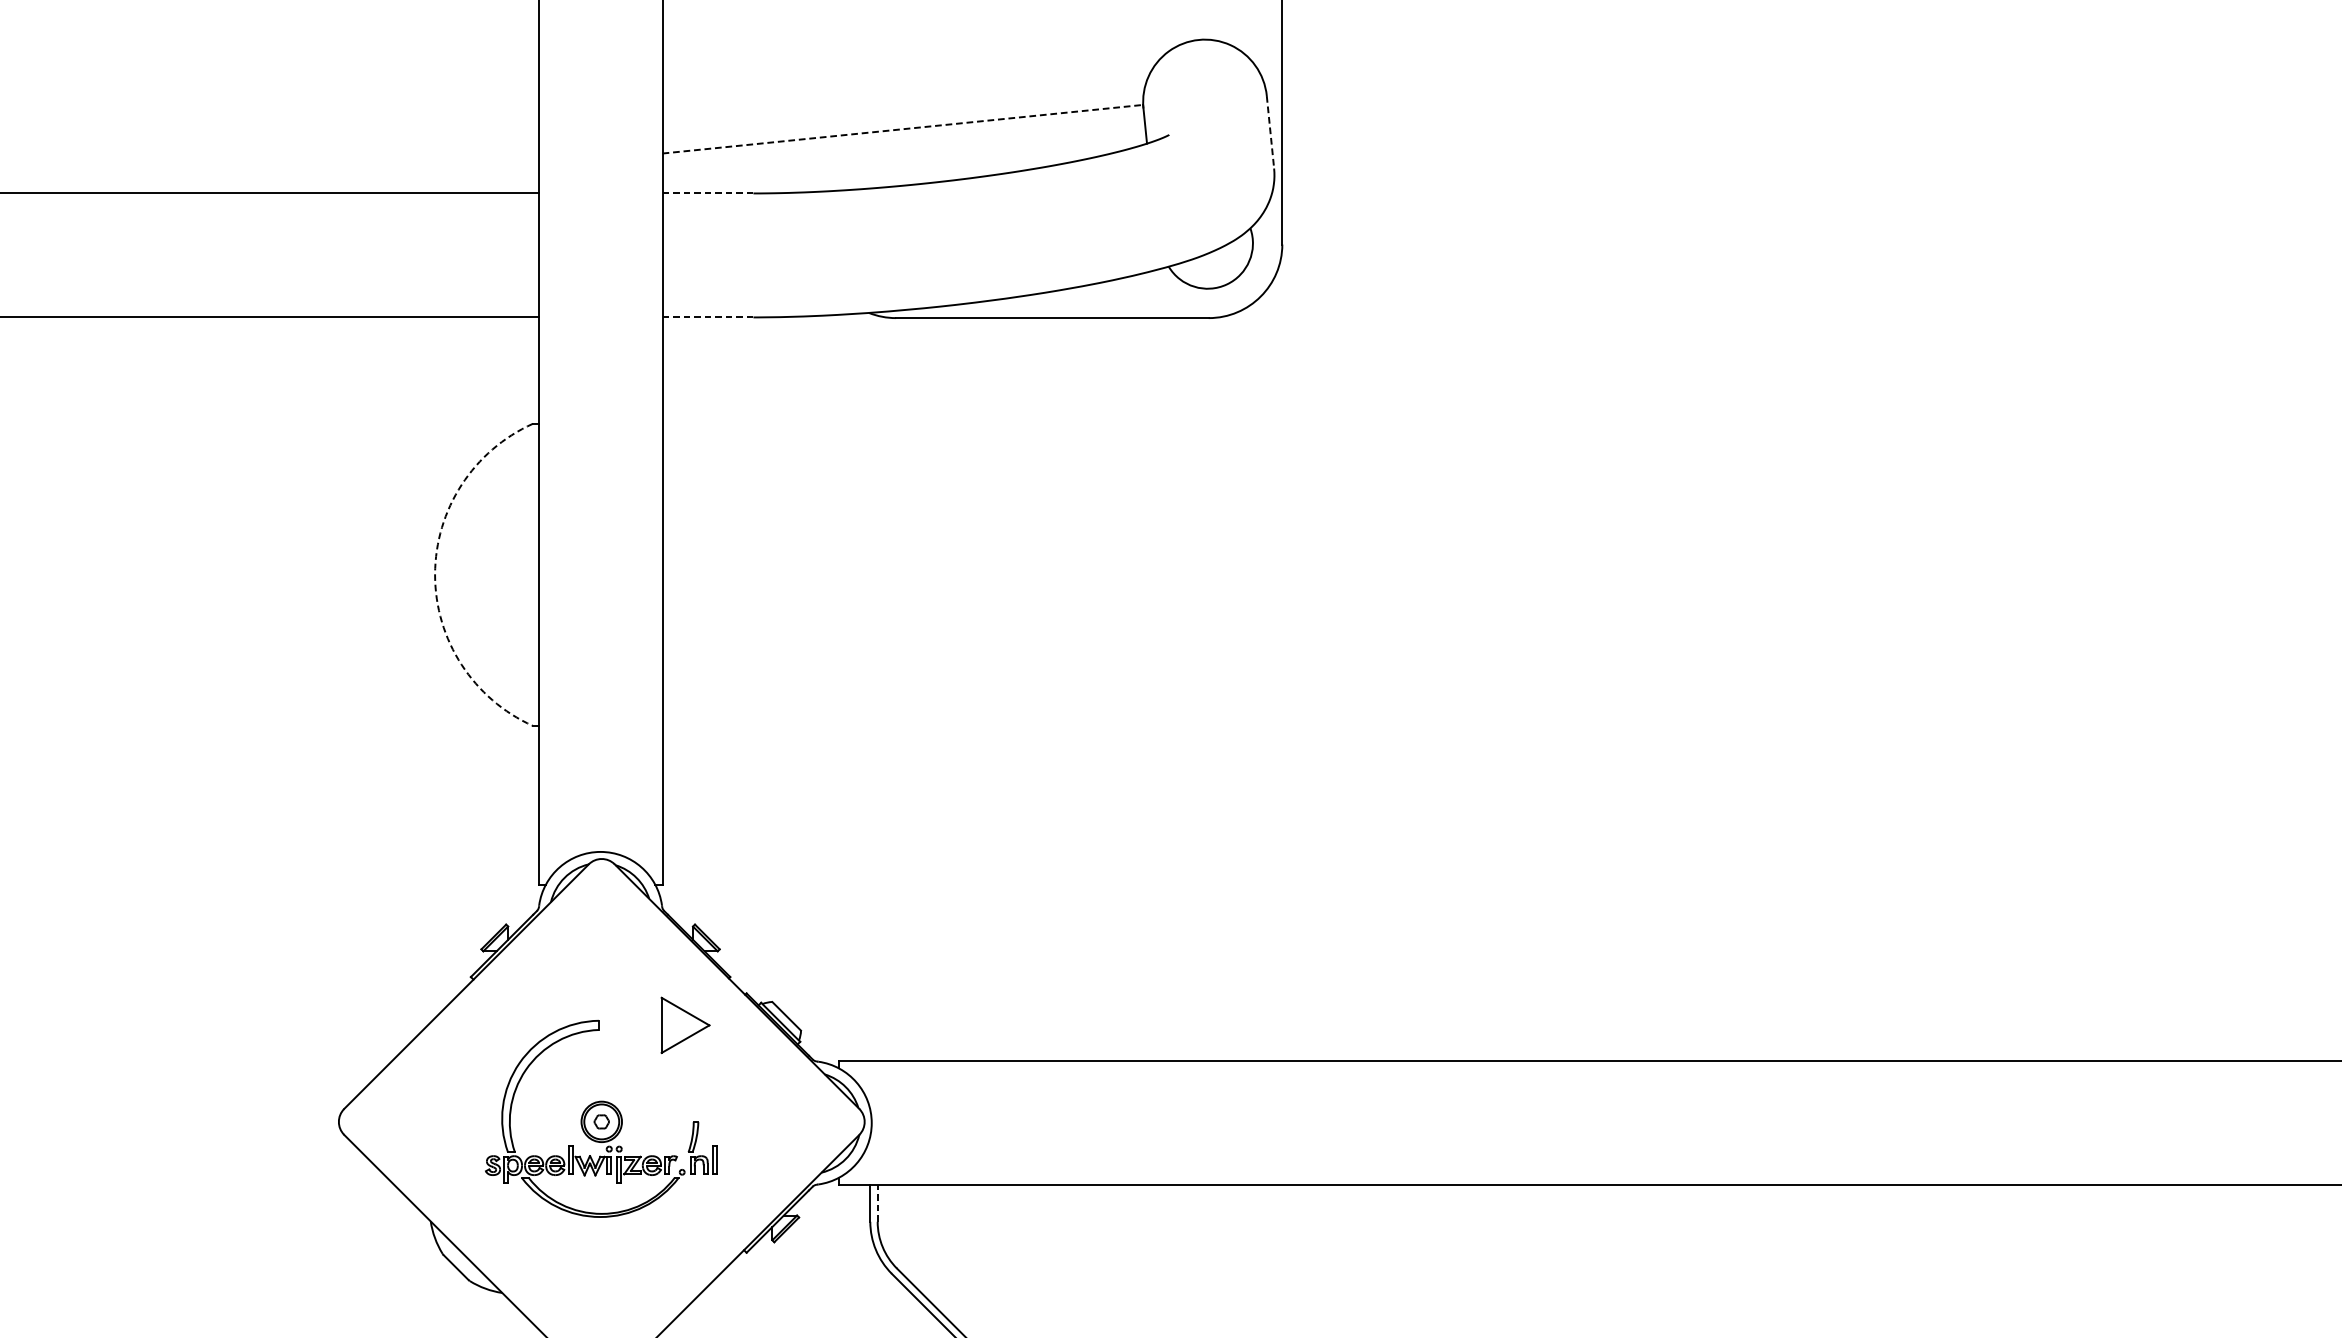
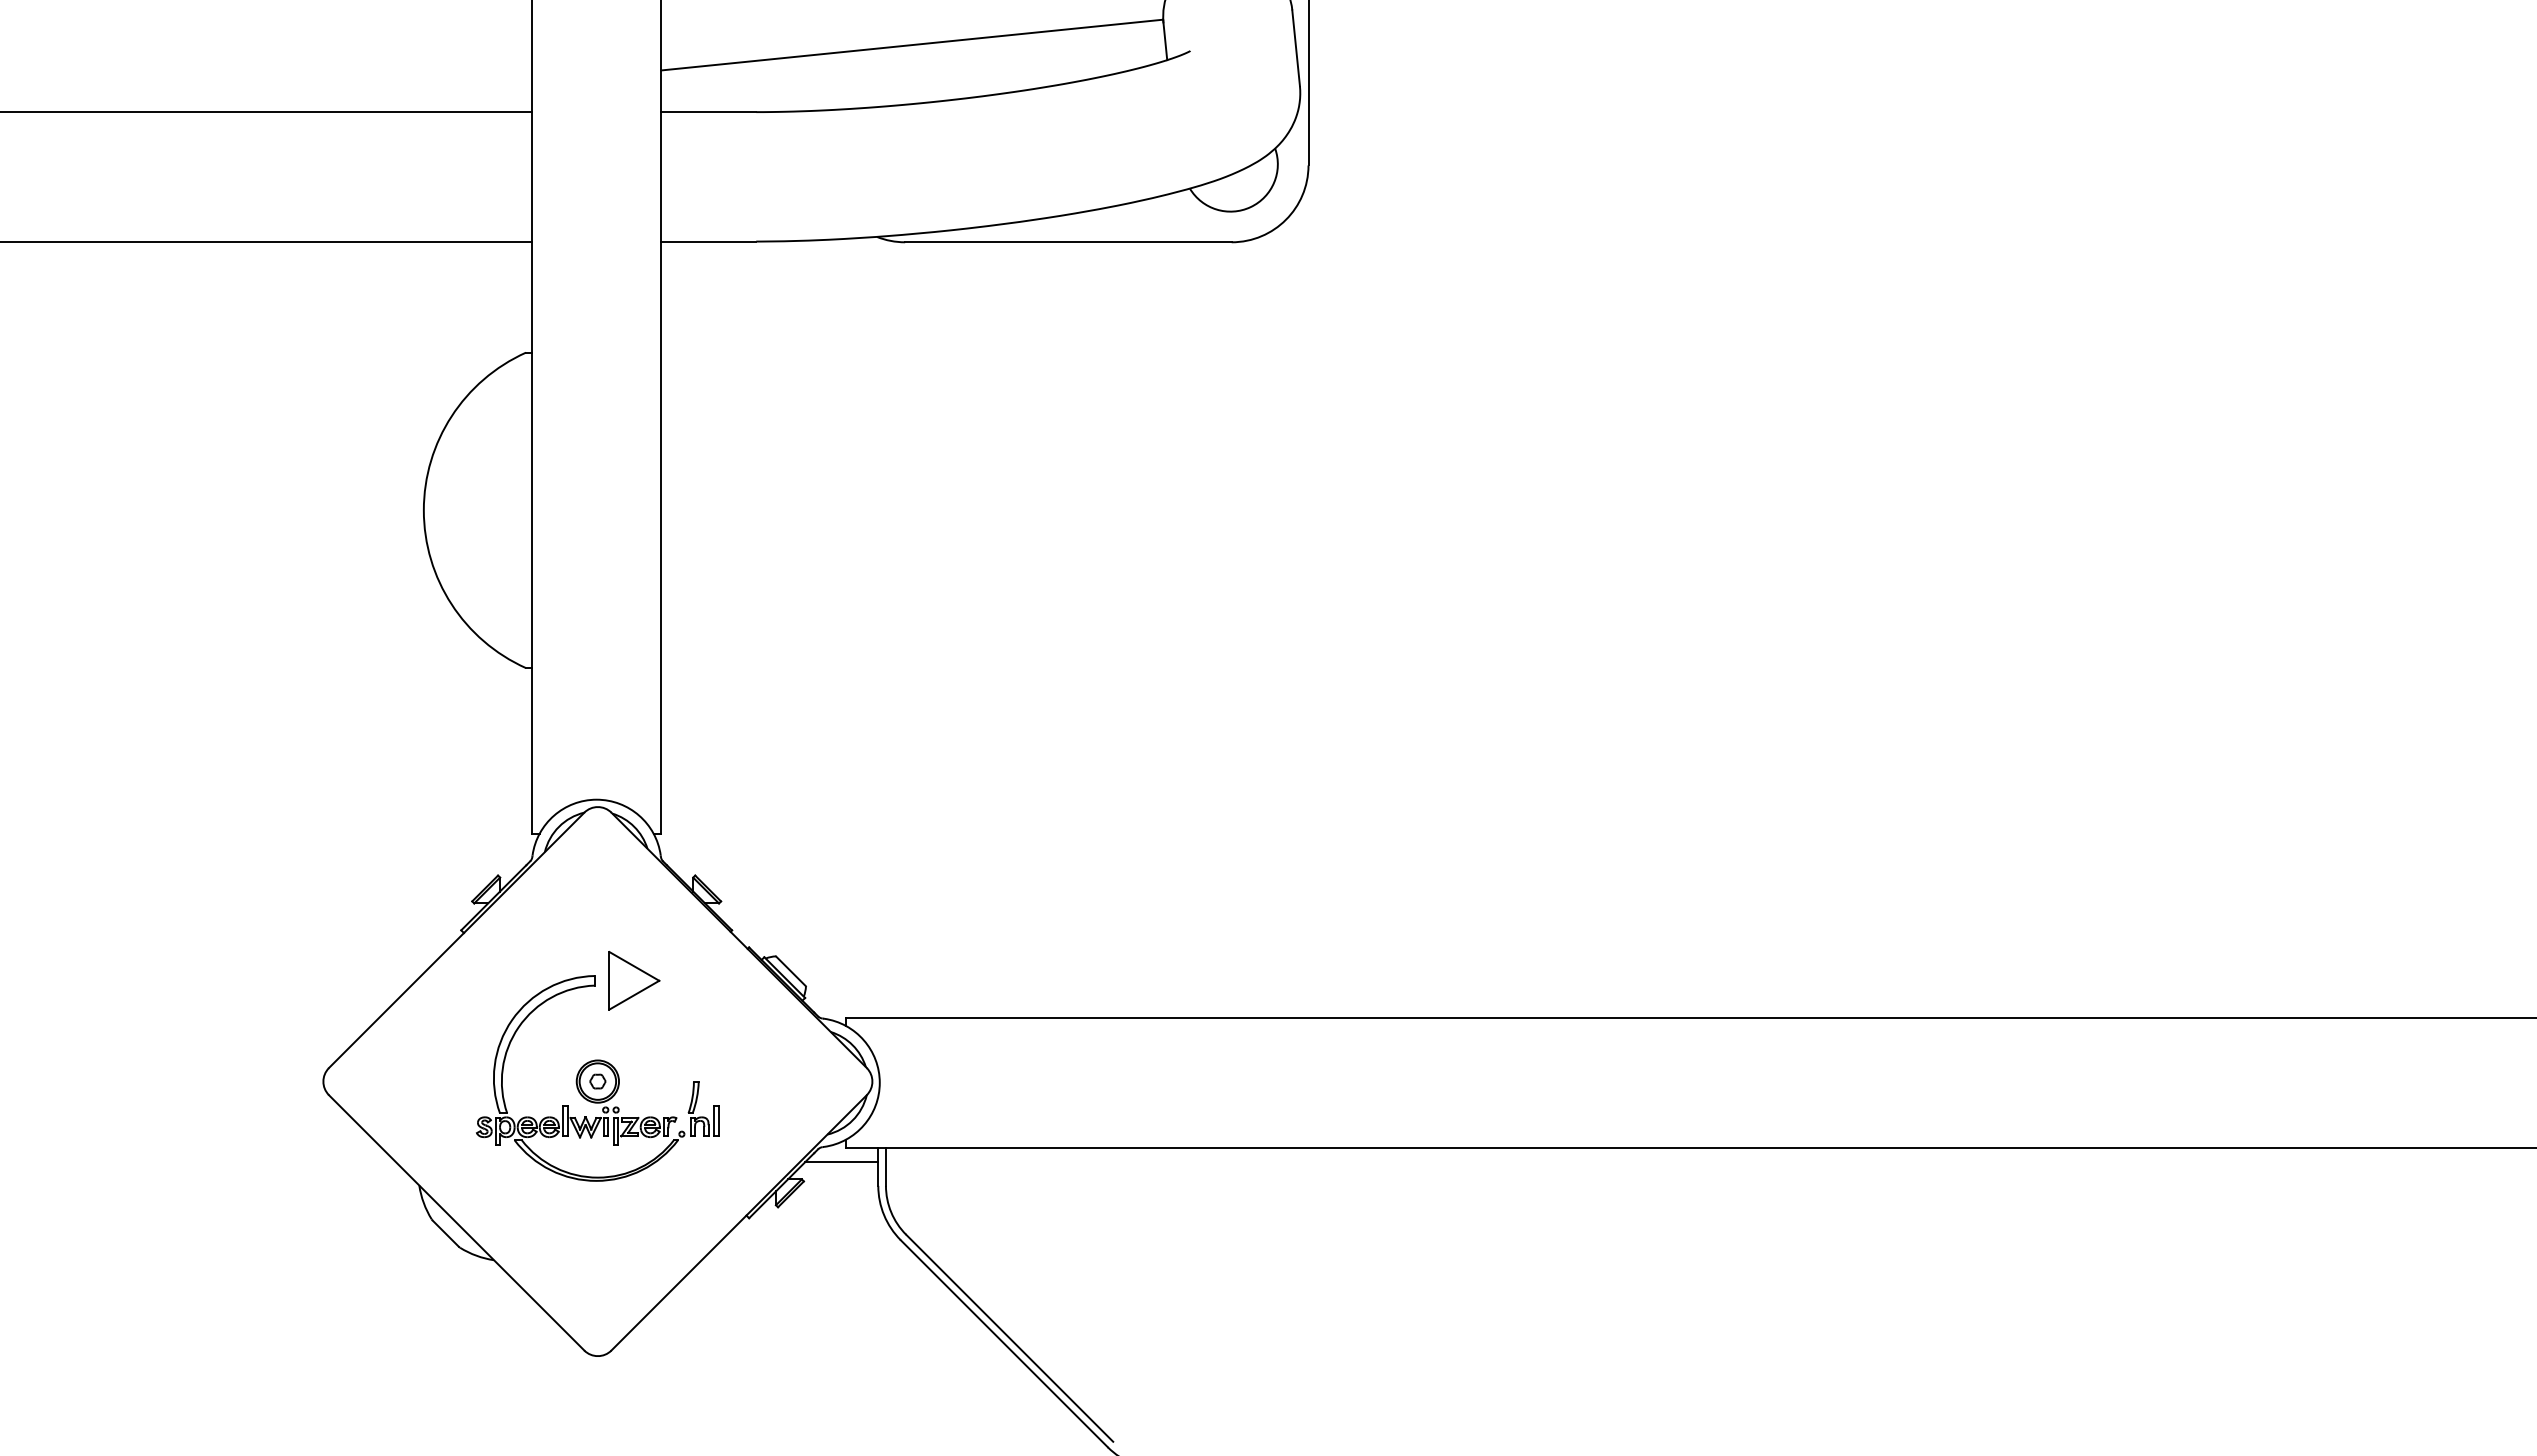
line: (903, 129) -> (912, 45), dashed -> solid
line: (1270, 132) -> (1296, 48), dashed -> solid
line: (707, 193) -> (708, 112), dashed -> solid
line: (707, 317) -> (708, 241), dashed -> solid
arc: (434, 574) -> (423, 510), dashed -> solid
part: (685, 1025) -> (634, 980), moved
line: (835, 1199) -> (841, 1162), added
line: (877, 1203) -> (885, 1166), dashed -> solid

